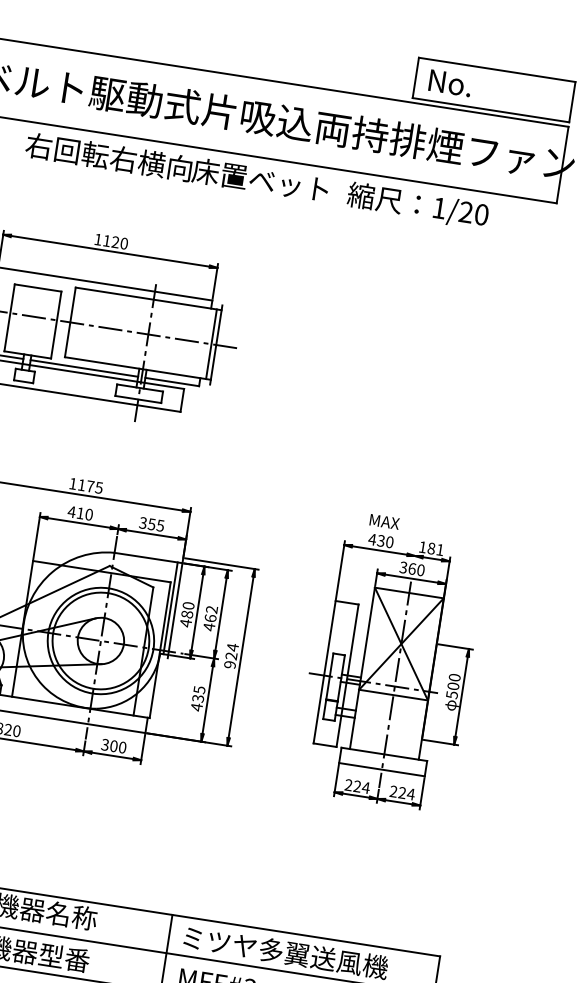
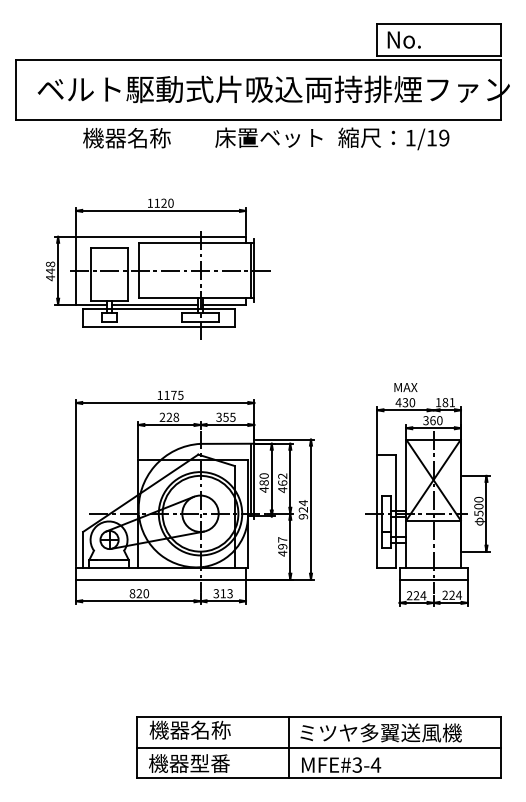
text: (108, 156) -> (148, 137), 右回転右横向 -> 機器名称
text: (473, 212) -> (437, 137), 1/20 -> 1/19
text: (80, 512) -> (169, 416), 410 -> 228
text: (198, 694) -> (282, 543), 435 -> 497
text: (118, 746) -> (226, 593), 300 -> 313

